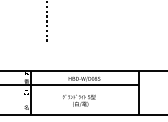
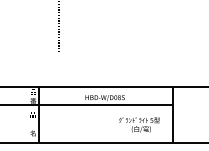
text: (79, 100) -> (139, 124), moved

